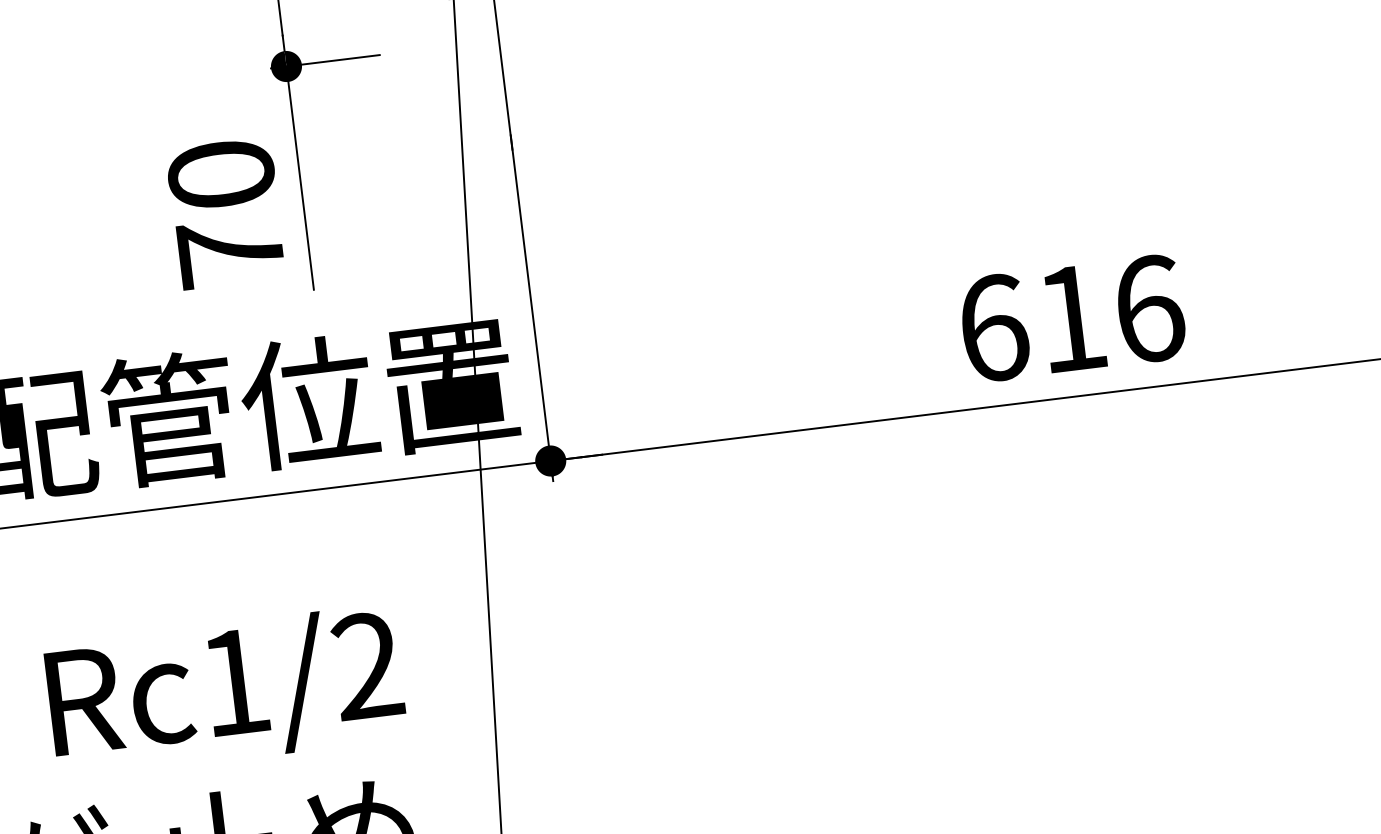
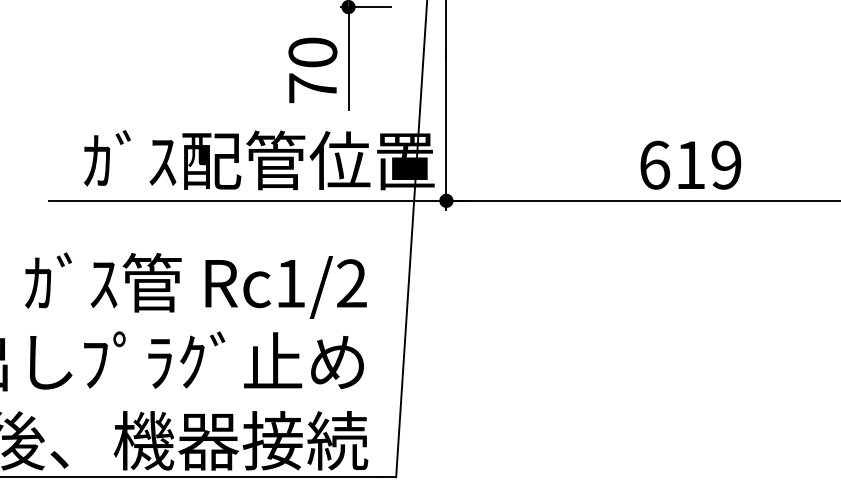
text: (1149, 307) -> (726, 164), 616 -> 619

